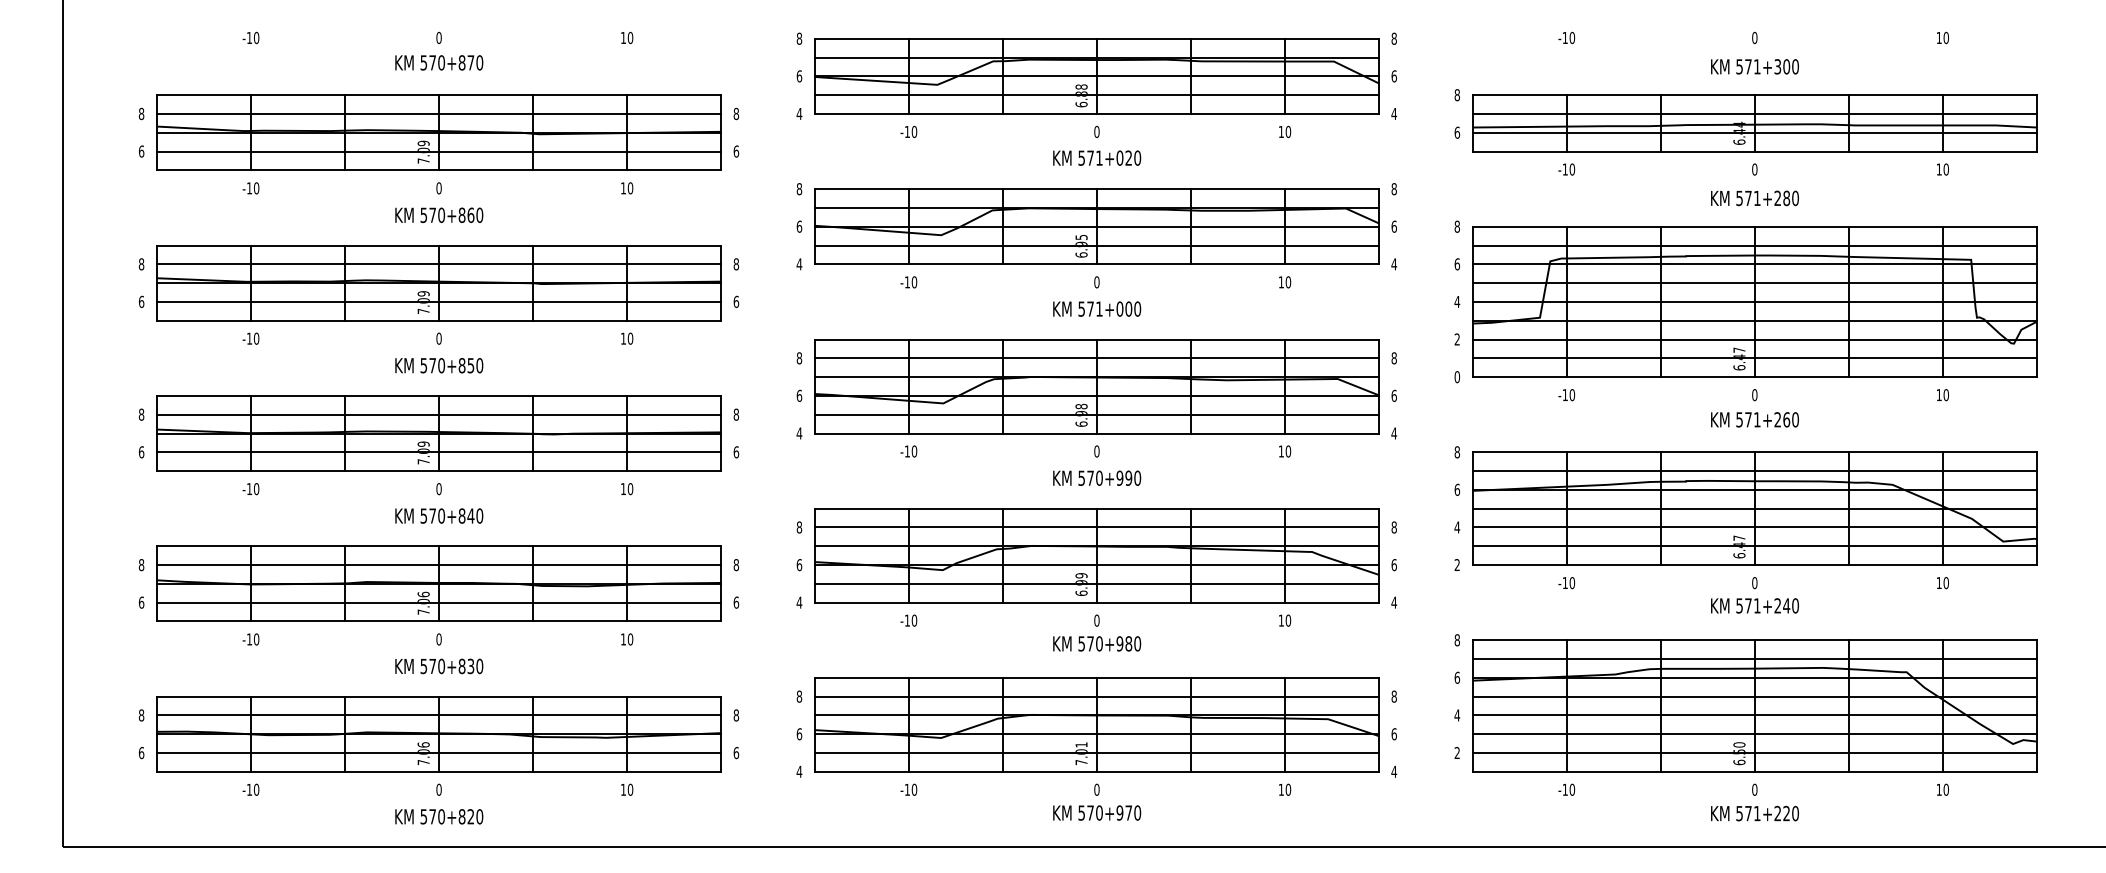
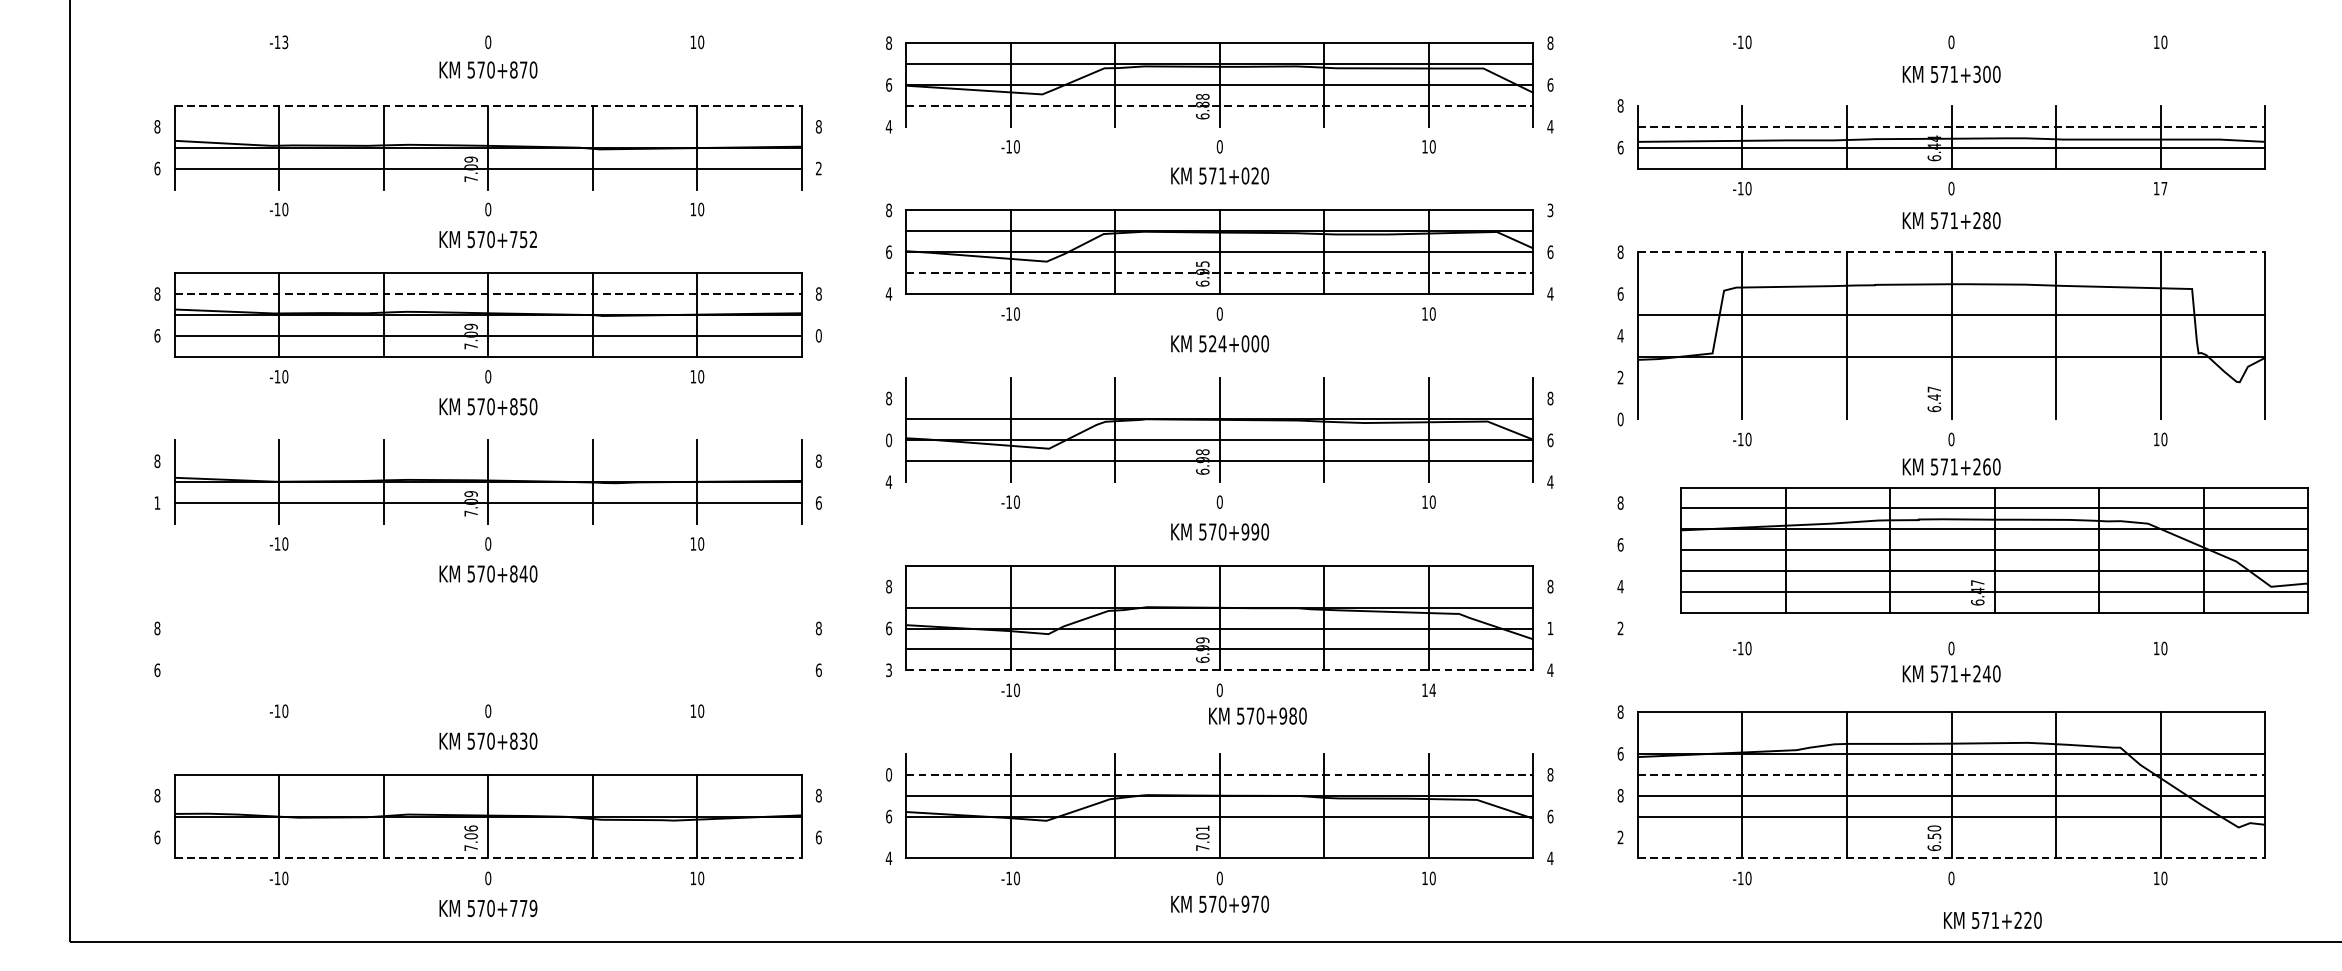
text: (256, 38) -> (285, 42), -10 -> -13
line: (439, 95) -> (488, 106), solid -> dashed
line: (1096, 95) -> (1219, 106), solid -> dashed
line: (1754, 95) -> (1951, 106), removed
line: (439, 113) -> (488, 126), removed
line: (1096, 113) -> (1219, 126), removed
line: (1754, 113) -> (1951, 126), solid -> dashed
text: (736, 151) -> (819, 168), 6 -> 2
text: (1945, 169) -> (2163, 188), 10 -> 17
line: (439, 170) -> (488, 189), removed
text: (1393, 189) -> (1549, 210), 8 -> 3
text: (470, 215) -> (523, 239), 570+860 -> 570+752
line: (1754, 226) -> (1951, 251), solid -> dashed
line: (1096, 245) -> (1219, 273), solid -> dashed
line: (1754, 245) -> (1951, 273), removed
line: (439, 264) -> (488, 294), solid -> dashed
line: (1754, 264) -> (1951, 294), removed
text: (736, 301) -> (819, 335), 6 -> 0
line: (1754, 301) -> (1951, 335), removed
text: (1095, 308) -> (1218, 343), 571+000 -> 524+000
line: (1096, 339) -> (1219, 377), removed
line: (1754, 339) -> (1951, 377), removed
line: (1096, 358) -> (1219, 398), removed
line: (1754, 358) -> (1951, 398), removed
line: (1754, 377) -> (1951, 419), removed
line: (439, 395) -> (488, 439), removed
text: (799, 395) -> (889, 439), 6 -> 0
line: (439, 414) -> (488, 461), removed
line: (1096, 433) -> (1219, 482), removed
text: (141, 452) -> (157, 503), 6 -> 1
line: (439, 471) -> (488, 524), removed
part: (1754, 508) -> (1994, 550), moved
line: (1096, 527) -> (1219, 586), removed
text: (1393, 565) -> (1549, 628), 6 -> 1
part: (438, 583) -> (487, 648), removed
text: (799, 602) -> (889, 670), 4 -> 3
line: (1096, 602) -> (1219, 670), solid -> dashed
text: (1288, 620) -> (1432, 690), 10 -> 14
text: (1097, 643) -> (1258, 715), moved
line: (1754, 659) -> (1951, 733), removed
line: (1096, 677) -> (1219, 753), removed
text: (799, 696) -> (889, 774), 8 -> 0
line: (1096, 696) -> (1219, 774), solid -> dashed
line: (1754, 696) -> (1951, 774), solid -> dashed
line: (439, 715) -> (488, 795), removed
text: (1457, 715) -> (1620, 795), 4 -> 8
line: (439, 753) -> (488, 838), removed
line: (1096, 753) -> (1219, 838), removed
line: (1754, 753) -> (1951, 838), removed
line: (439, 771) -> (488, 858), solid -> dashed
line: (1754, 771) -> (1951, 858), solid -> dashed
text: (1754, 813) -> (1992, 920), moved
text: (470, 816) -> (523, 908), 570+820 -> 570+779

